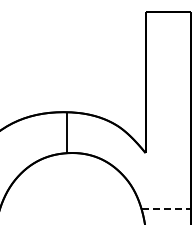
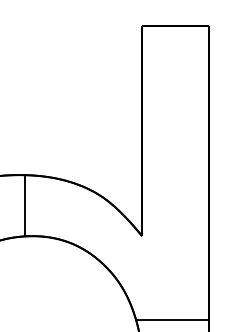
line: (166, 208) -> (173, 319), dashed -> solid

